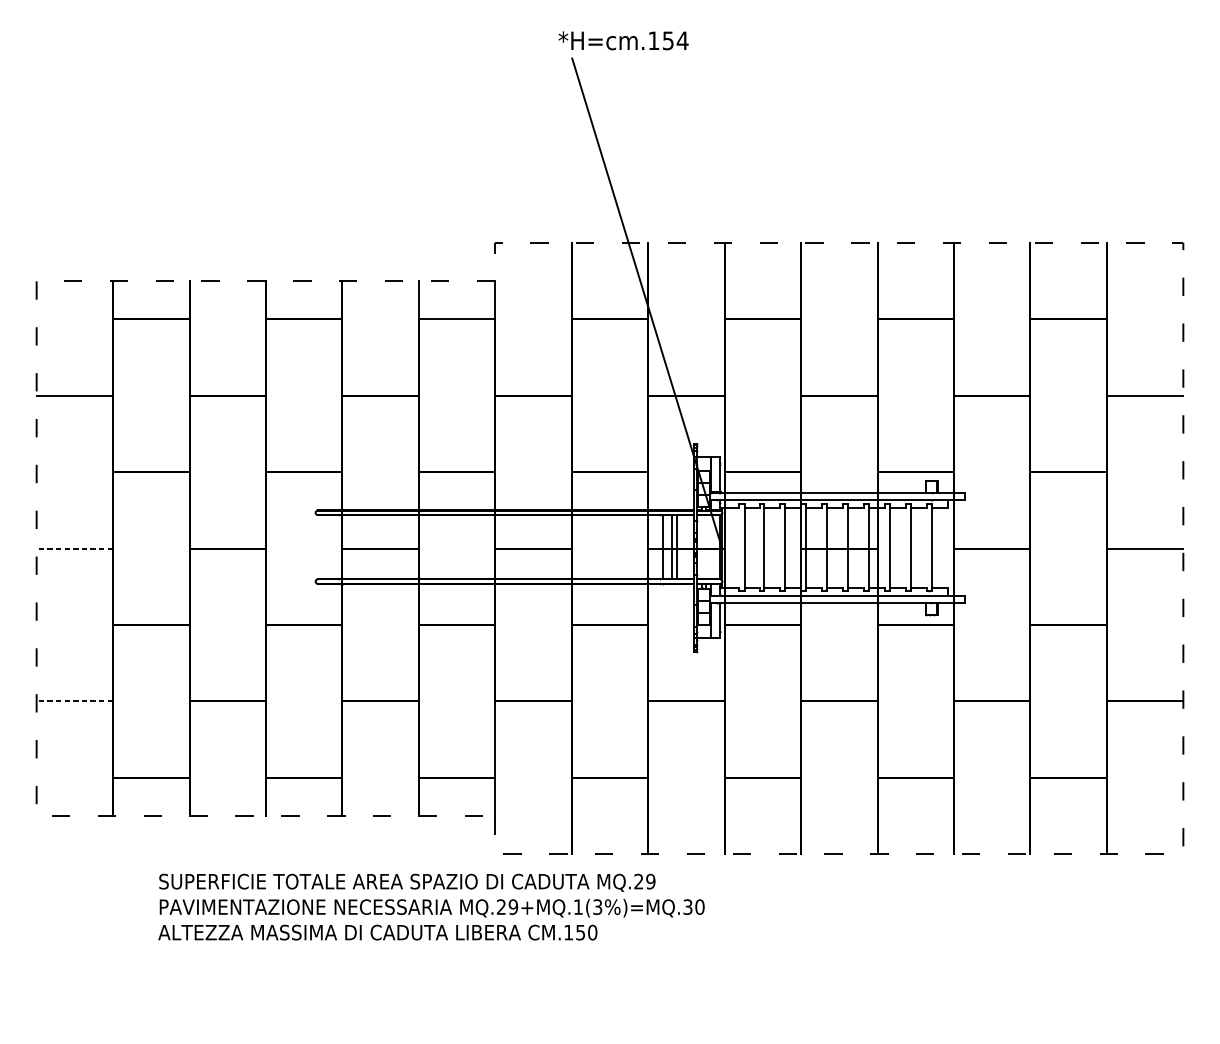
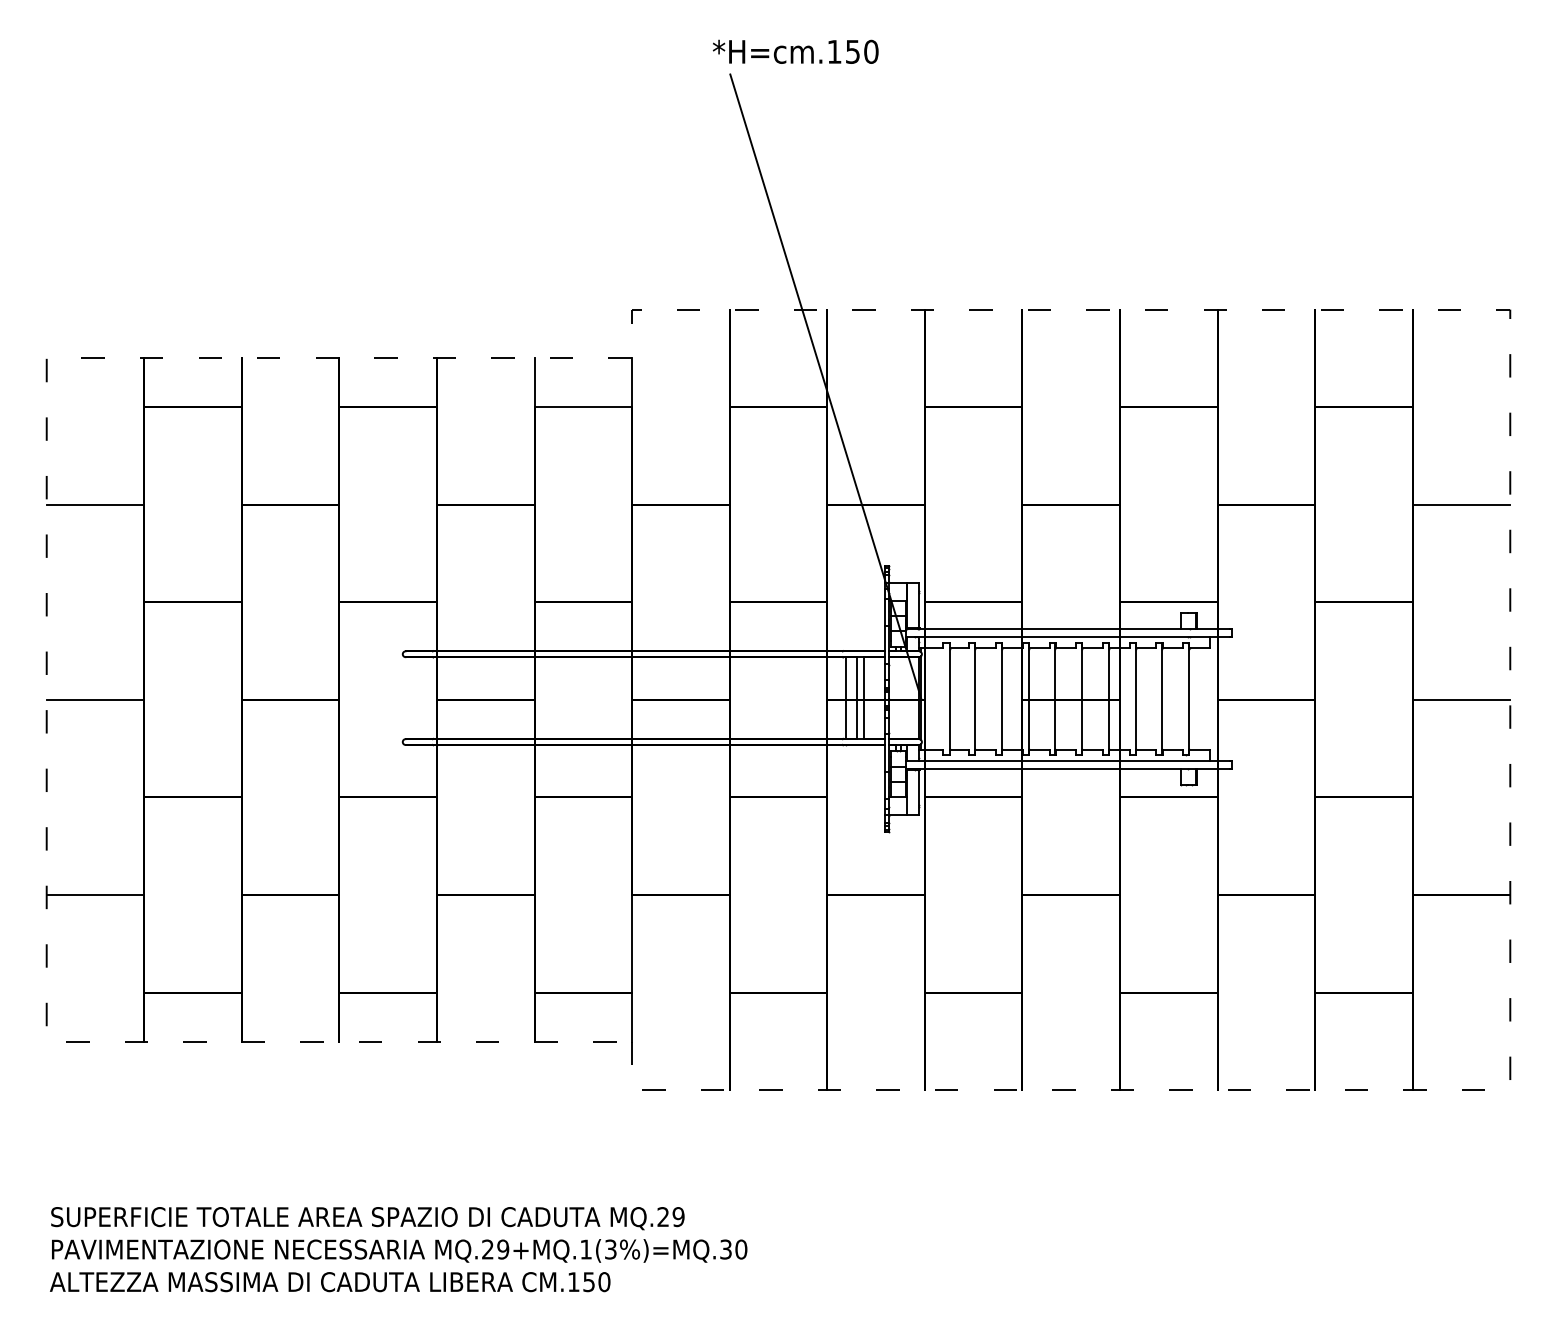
text: (682, 40) -> (870, 51), *H=cm.154 -> *H=cm.150
line: (74, 548) -> (95, 699), dashed -> solid
line: (74, 701) -> (95, 895), dashed -> solid
text: (431, 907) -> (398, 1249), moved

